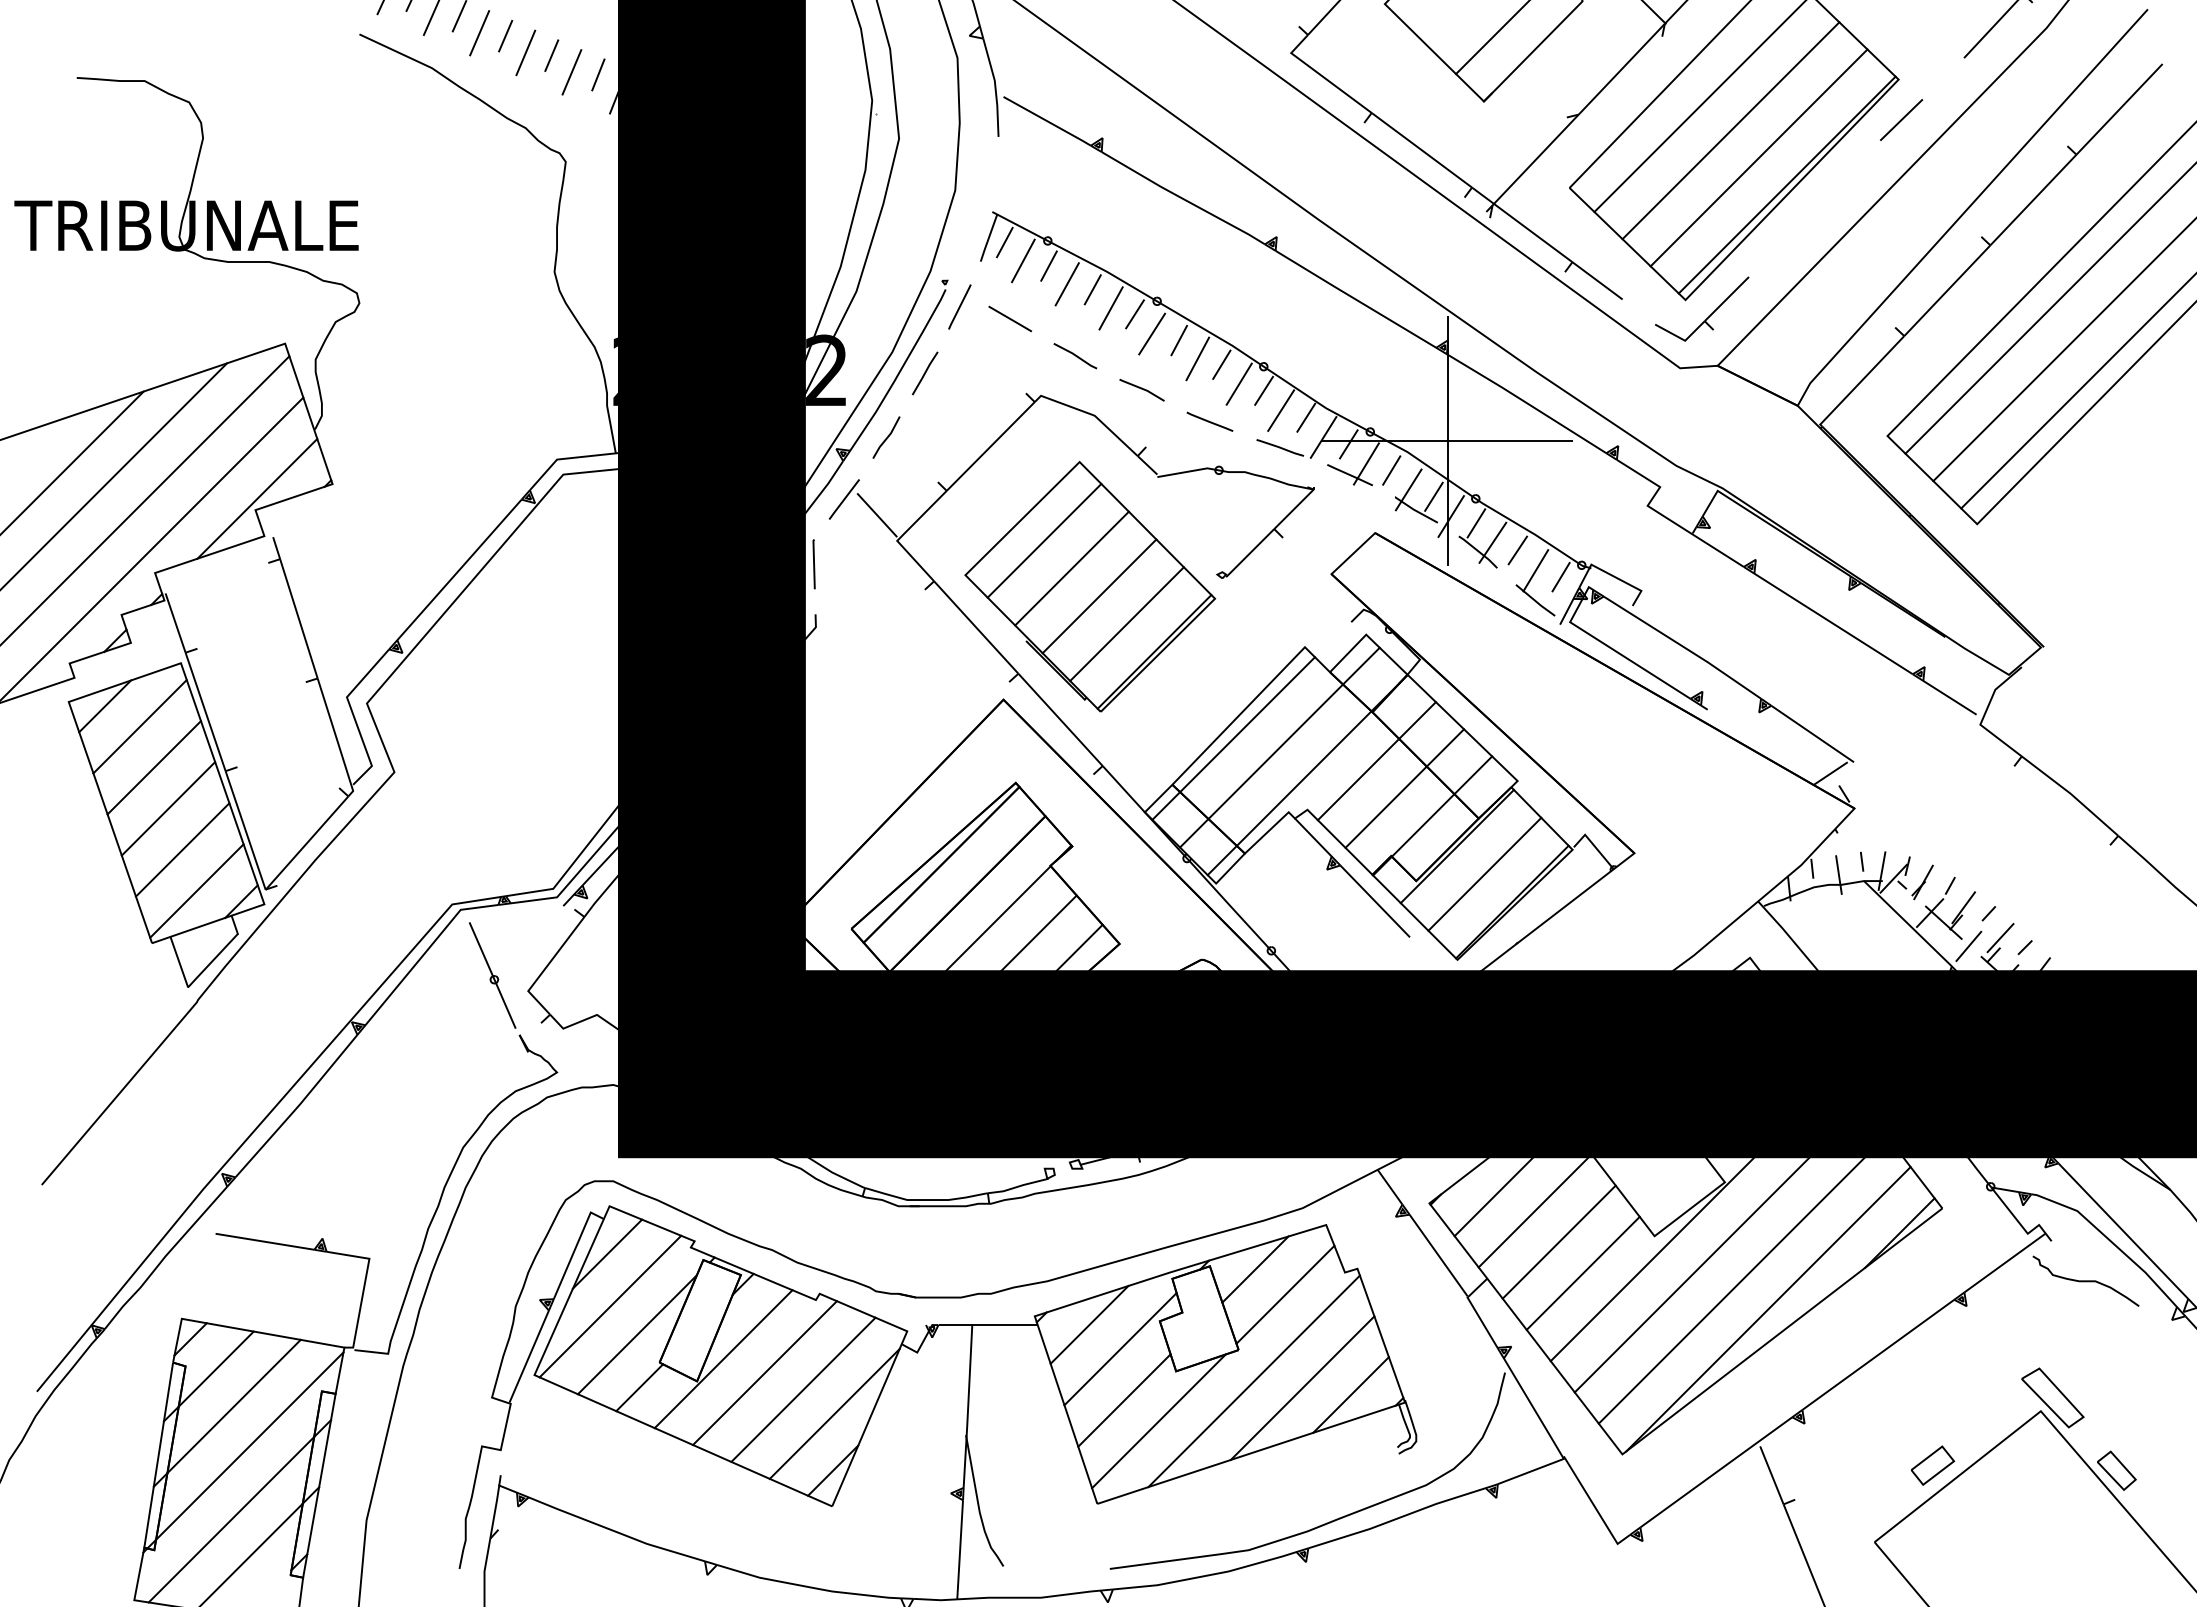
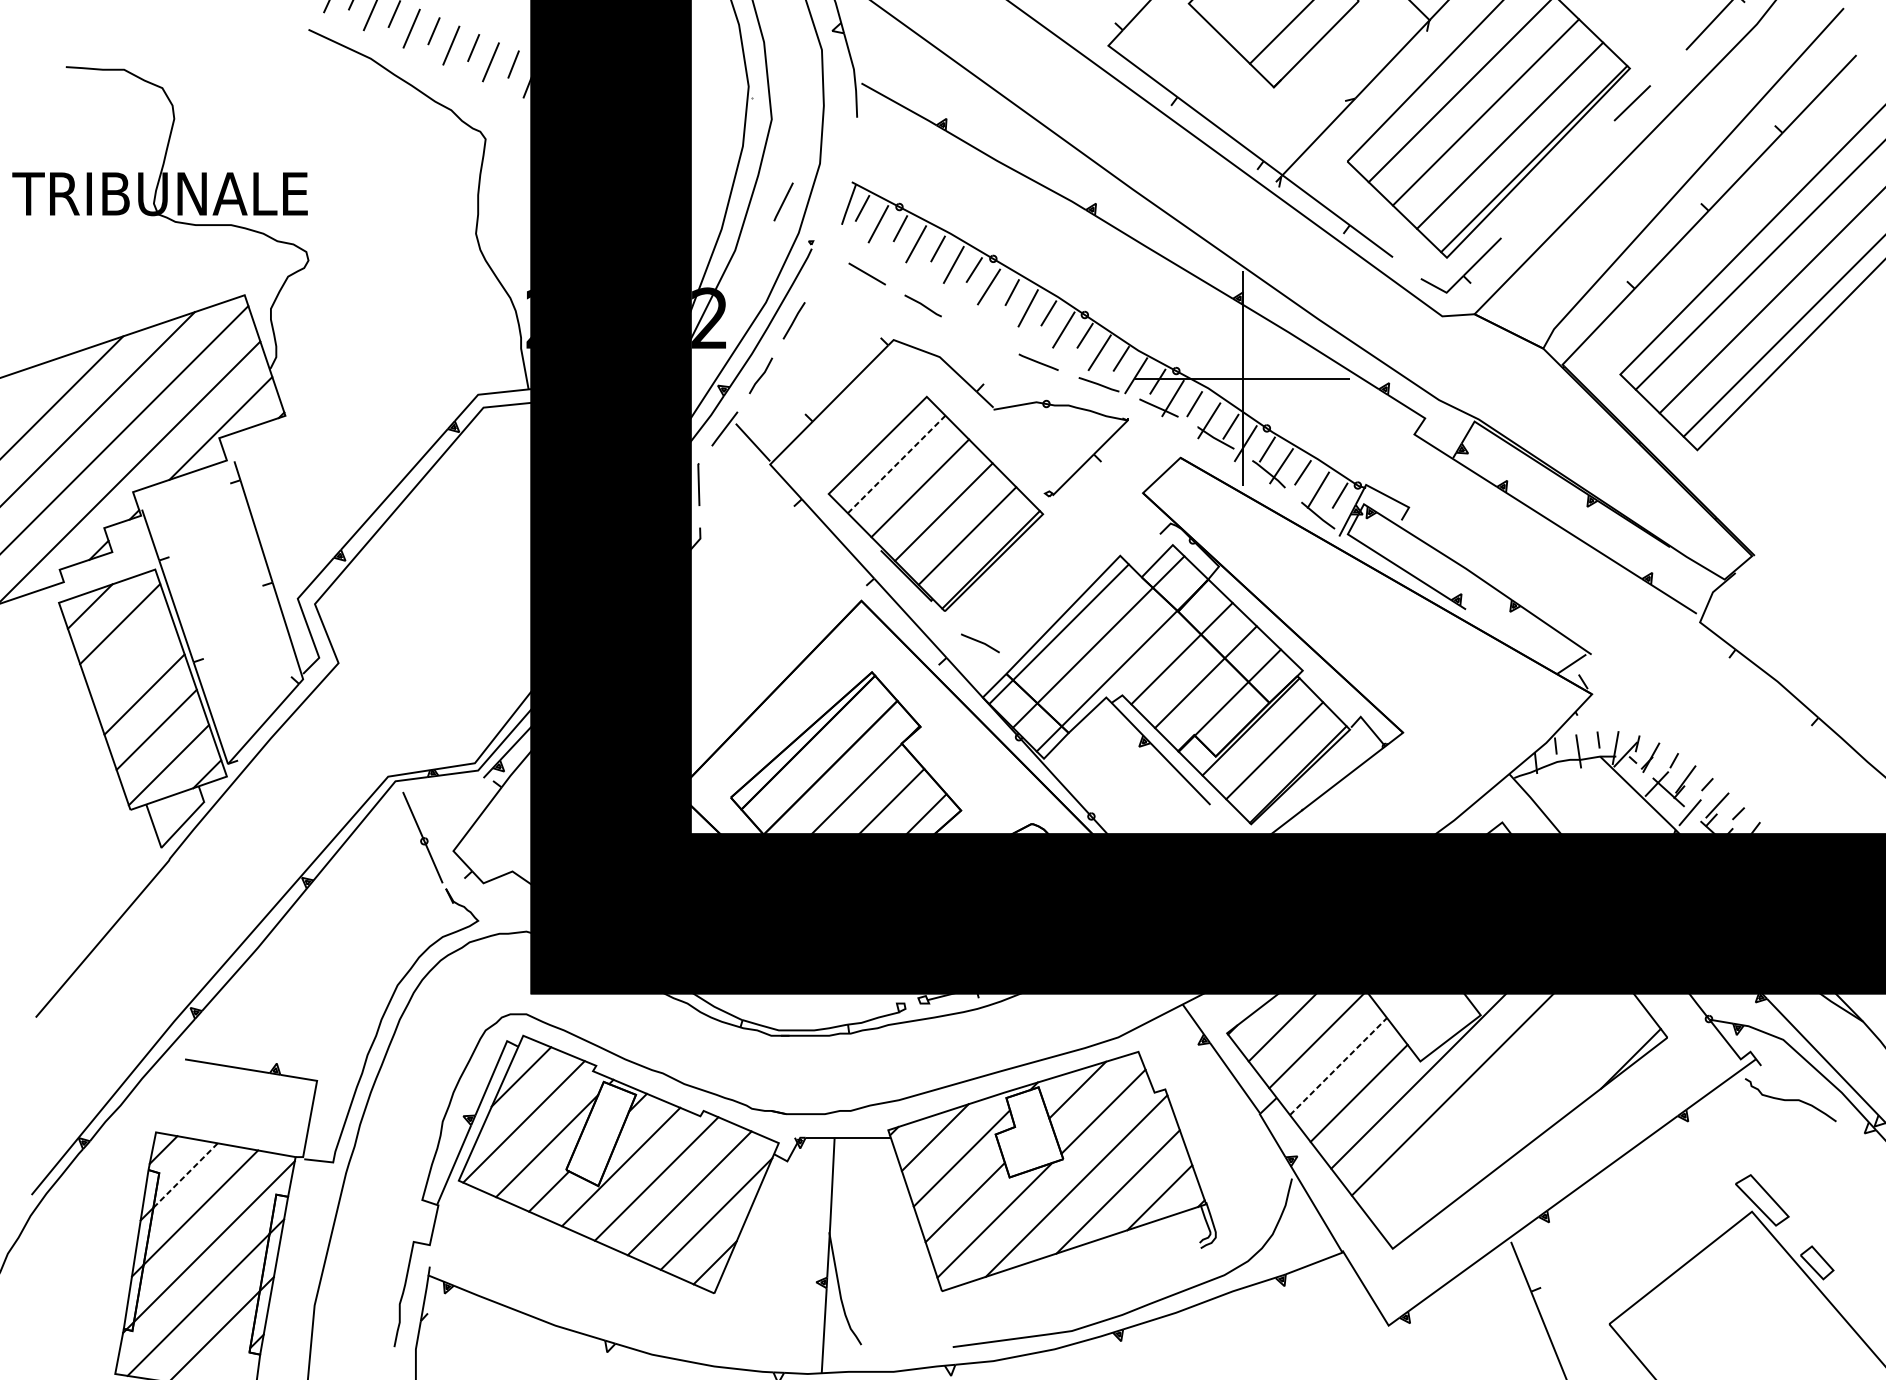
line: (959, 306) -> (783, 201), moved
line: (1141, 389) -> (979, 642), moved
line: (1044, 540) -> (896, 464), solid -> dashed
line: (153, 767) -> (131, 659), removed
line: (1559, 1242) -> (1338, 1066), solid -> dashed
line: (1742, 1279) -> (1495, 1098), removed
line: (1768, 1309) -> (1518, 1124), removed
line: (216, 1368) -> (185, 1175), solid -> dashed
part: (1933, 1465) -> (1659, 1258), removed

